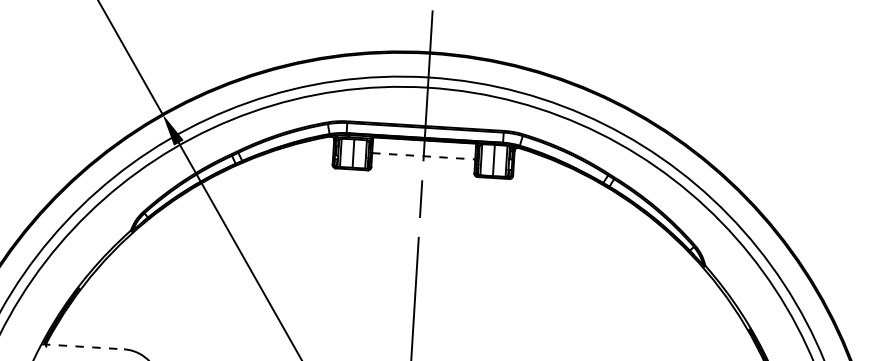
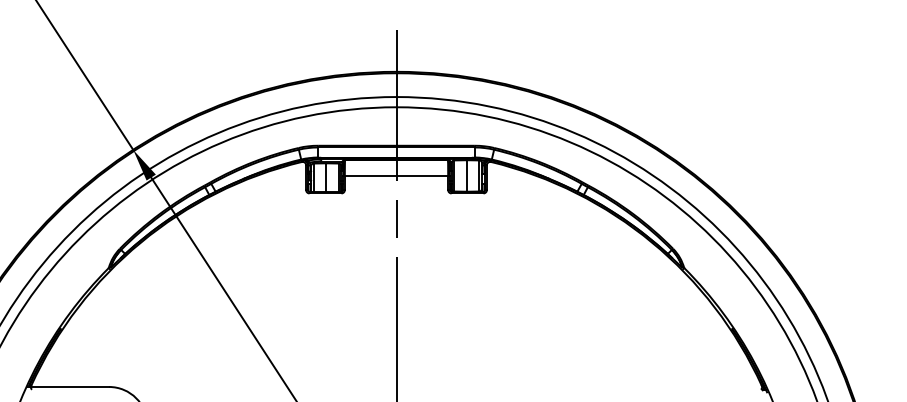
line: (423, 155) -> (396, 175), dashed -> solid
line: (83, 346) -> (68, 386), dashed -> solid

